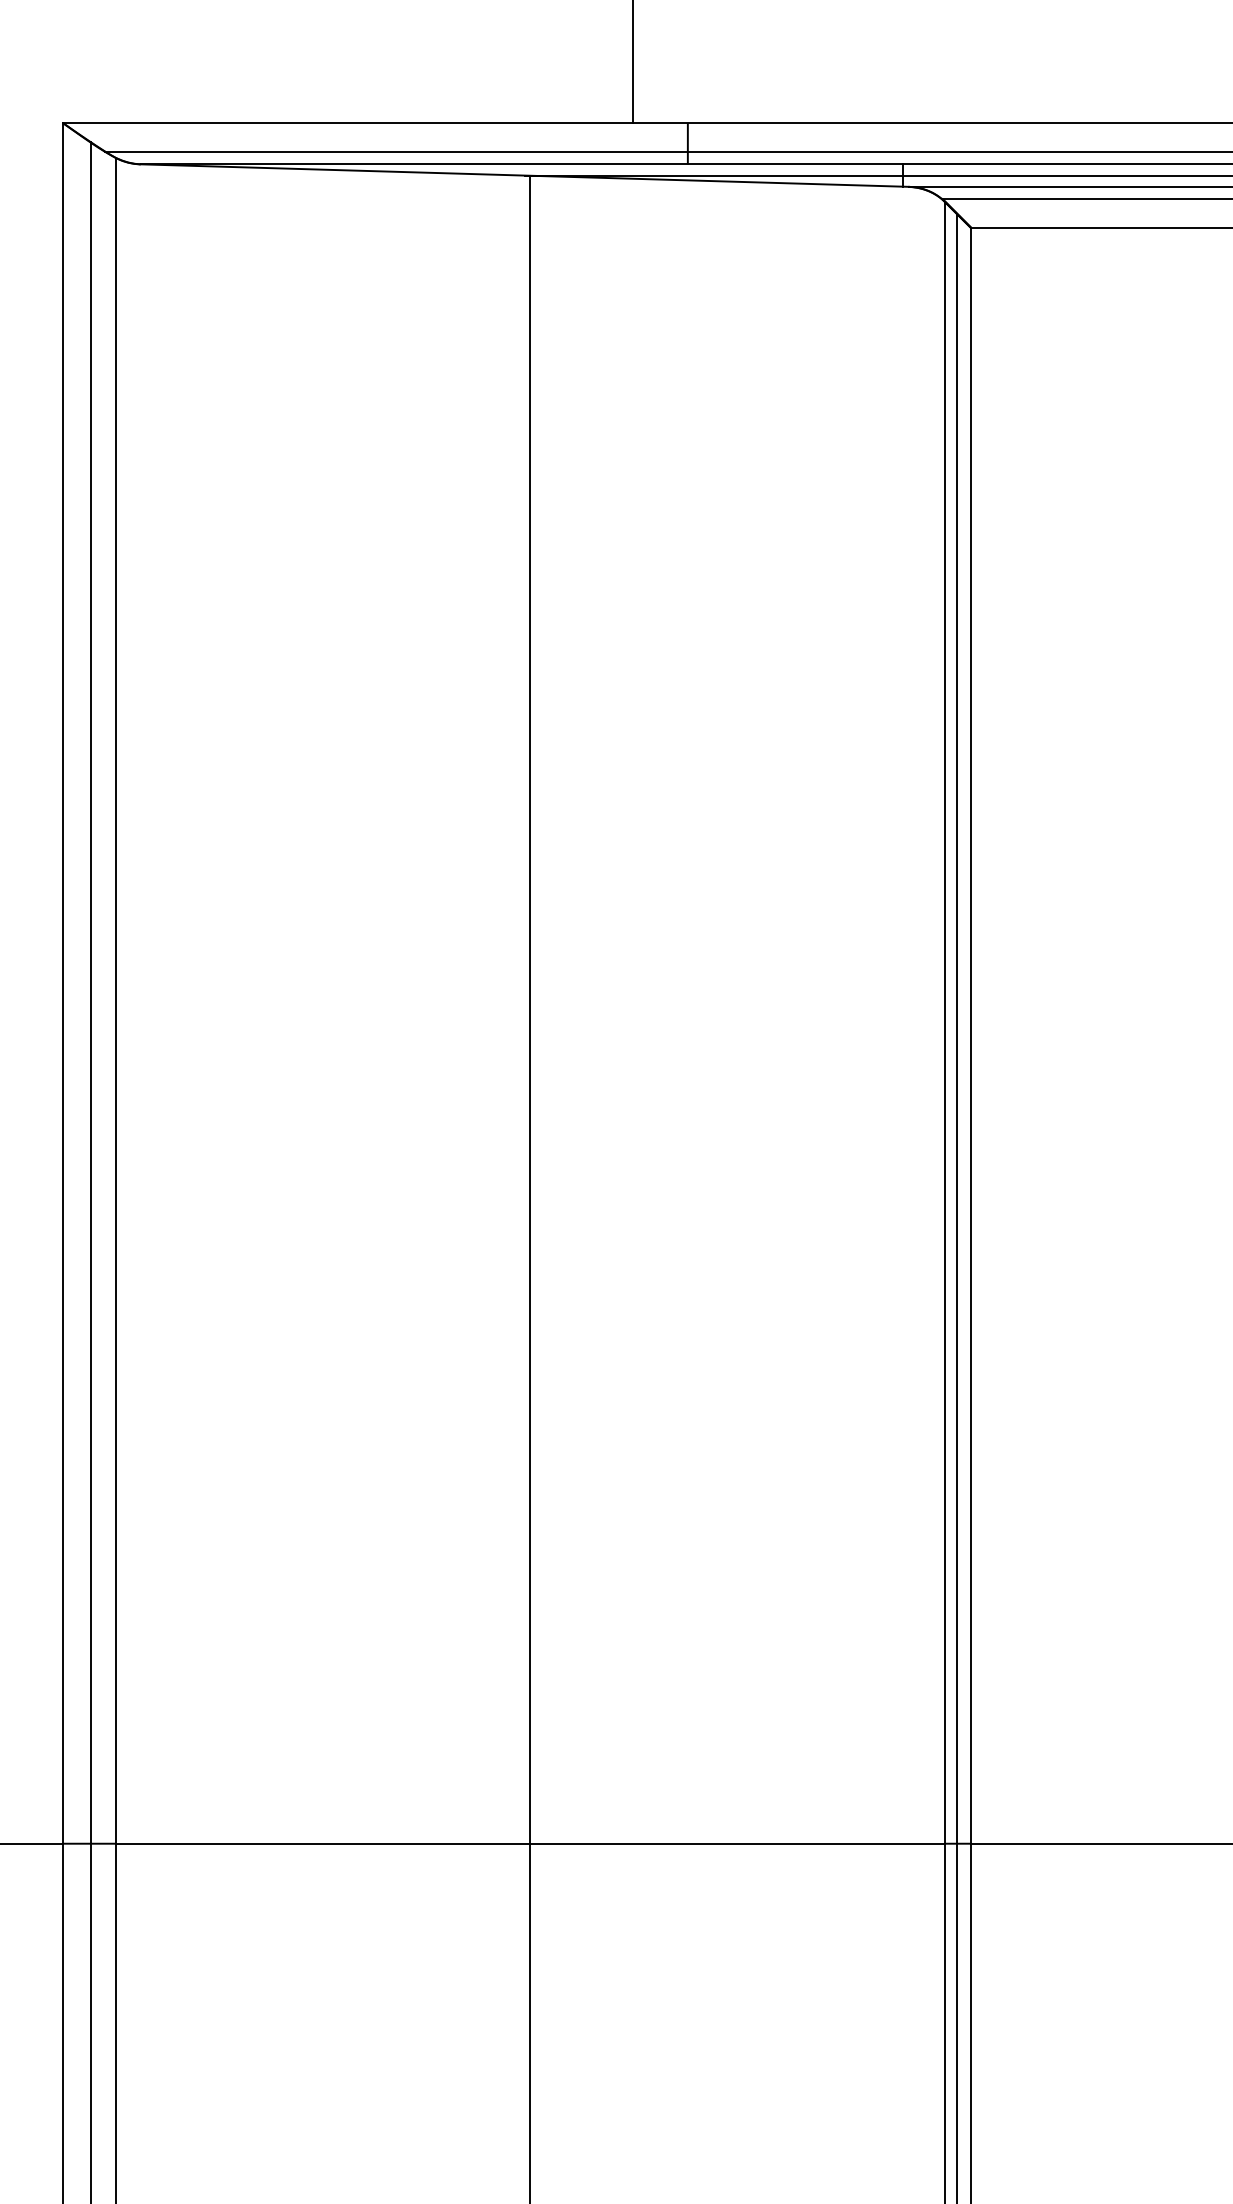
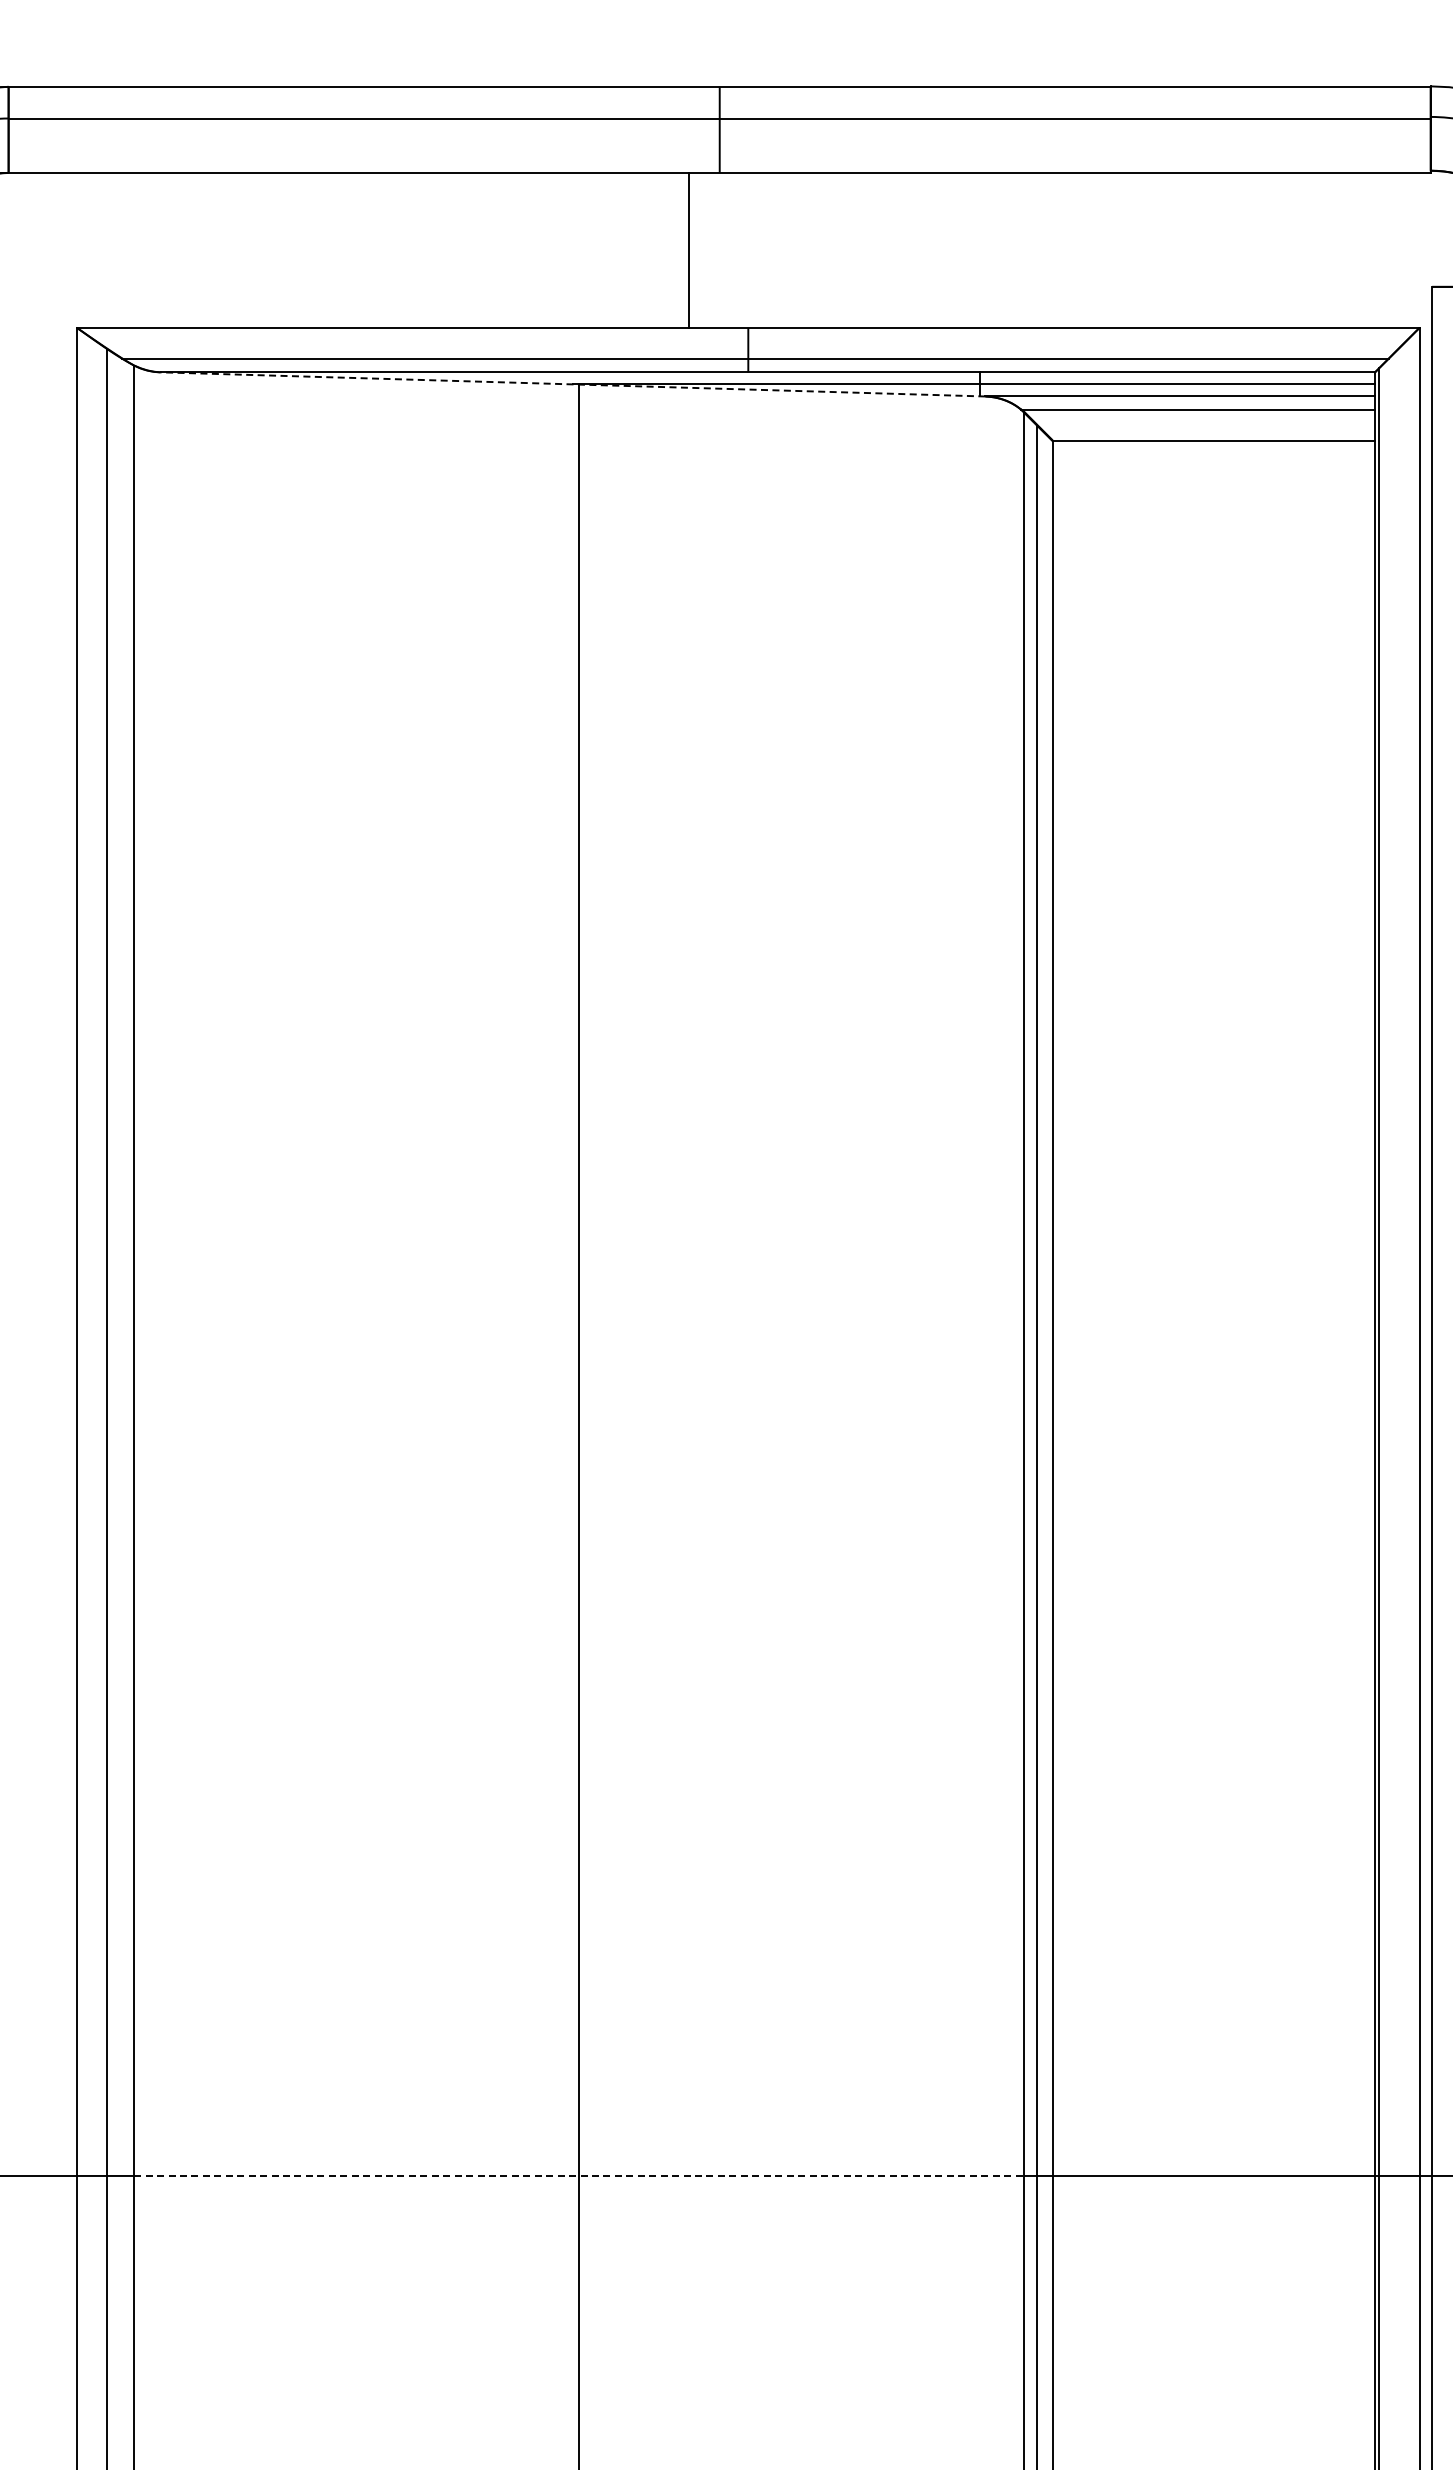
line: (524, 175) -> (572, 384), solid -> dashed
line: (530, 1843) -> (579, 2175), solid -> dashed

